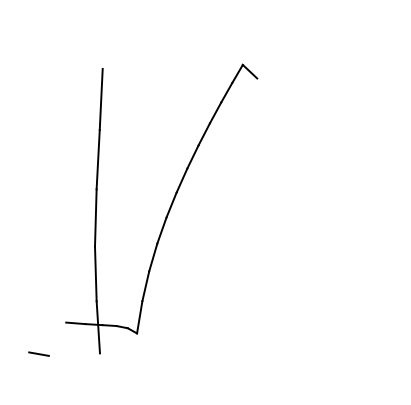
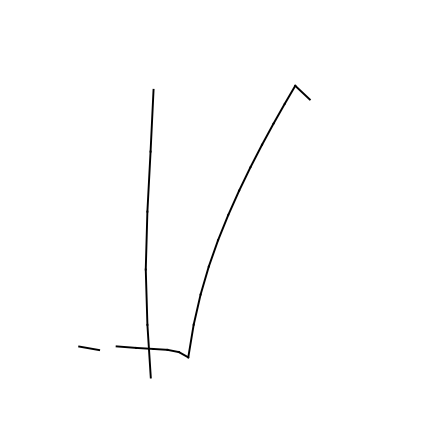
line: (39, 353) -> (89, 347), moved

